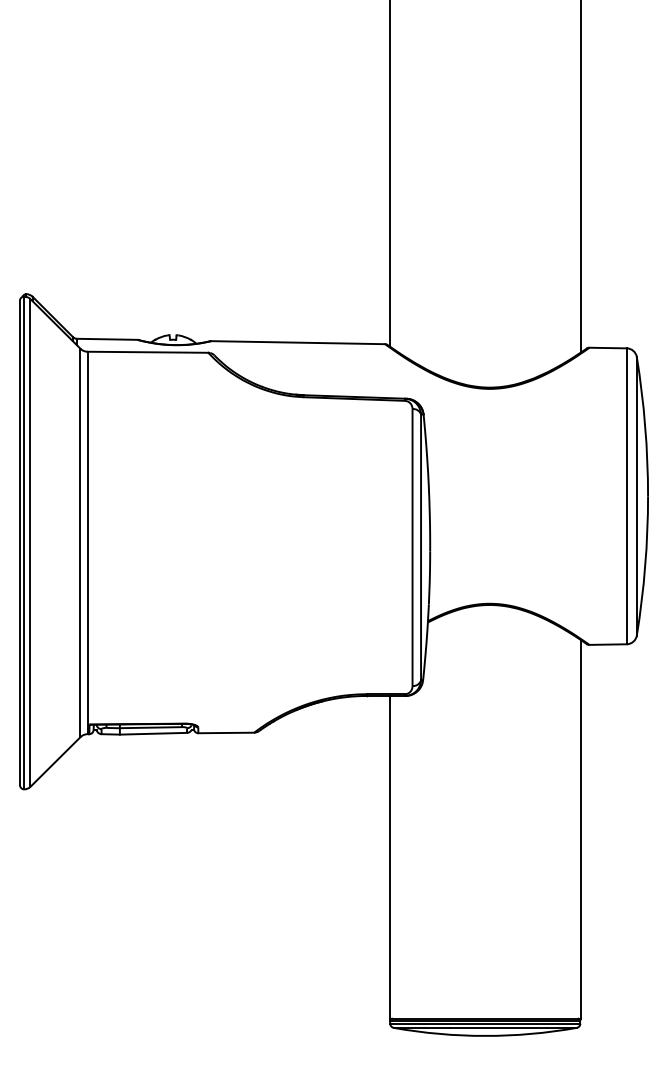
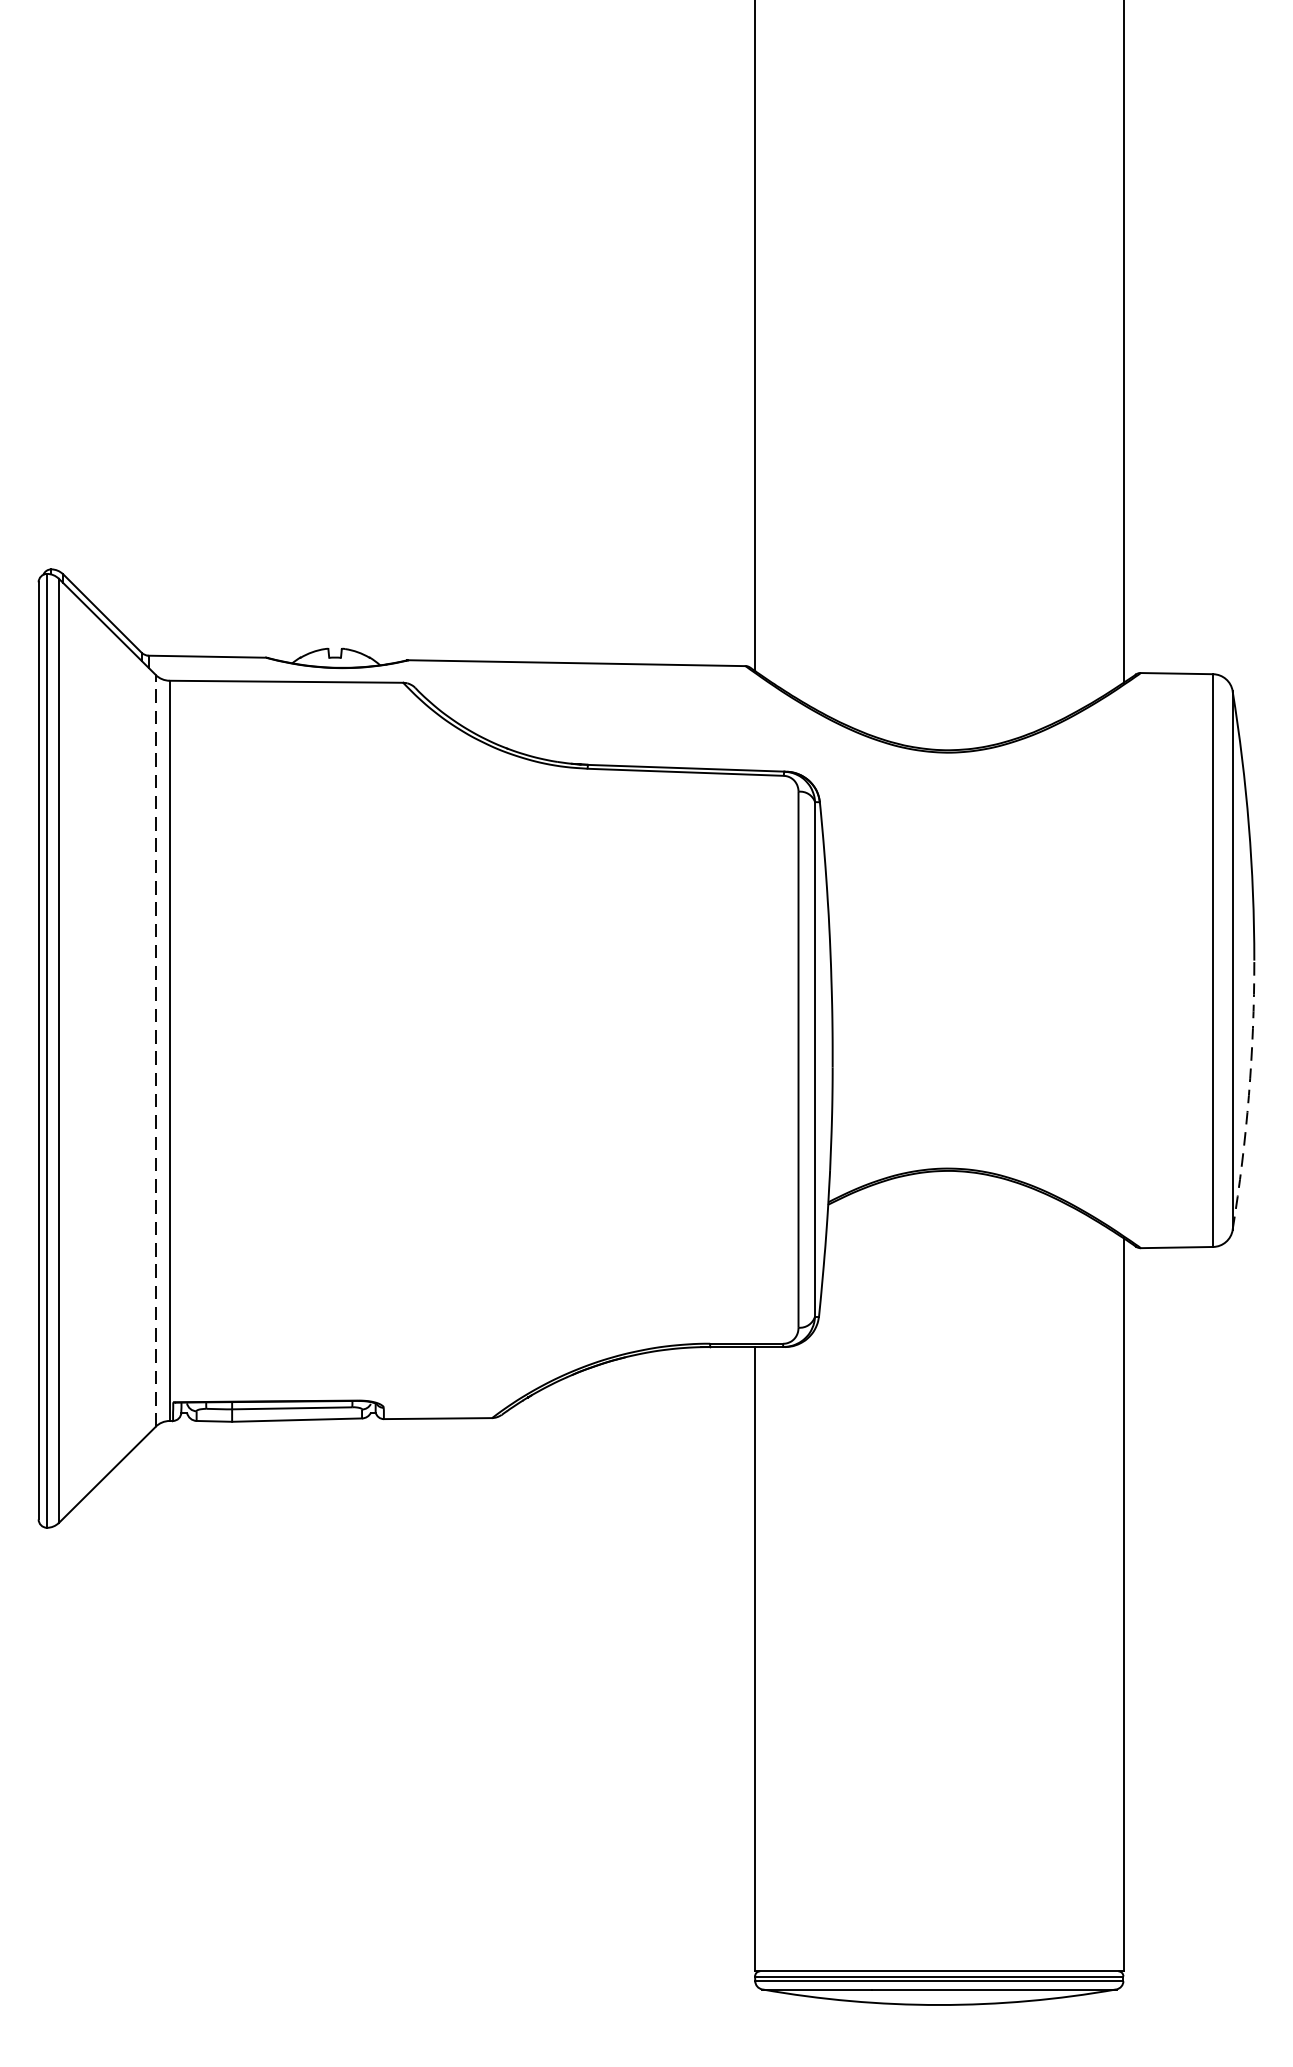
line: (80, 542) -> (155, 1049), solid -> dashed
arc: (645, 566) -> (1249, 1096), solid -> dashed

